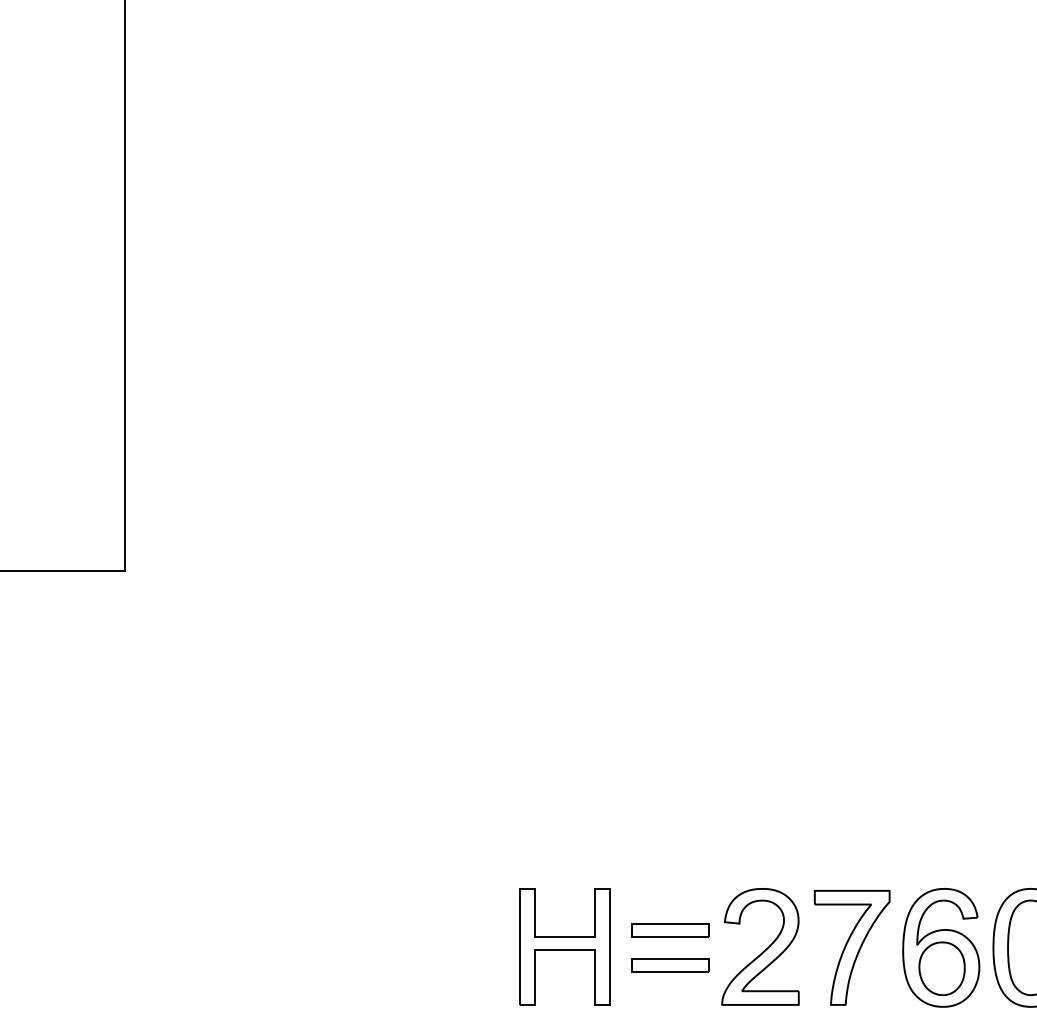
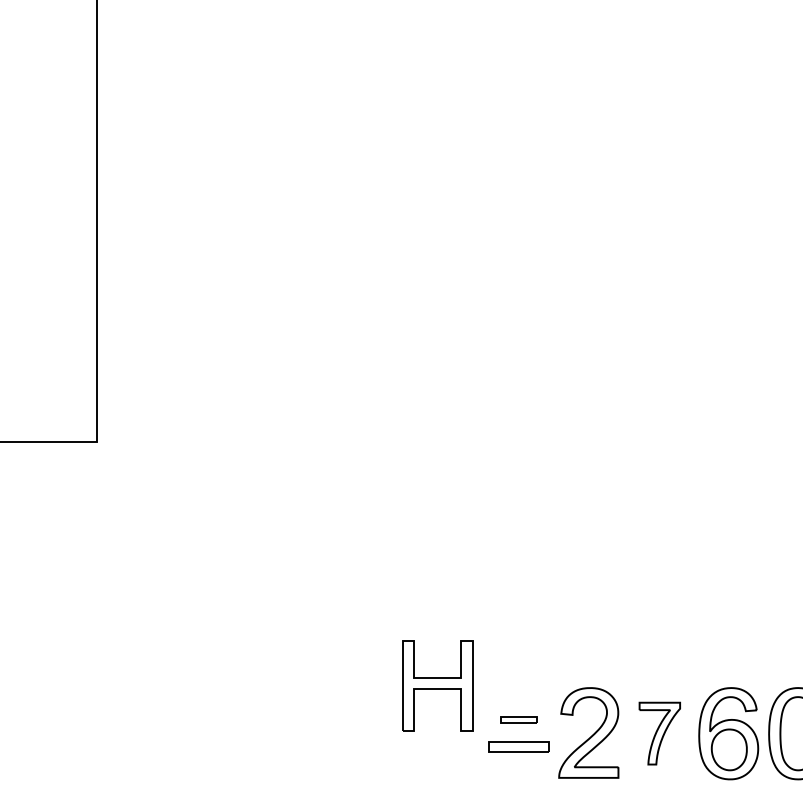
part: (670, 930) -> (519, 720), size x0.6
part: (564, 946) -> (437, 685), moved
part: (852, 947) -> (660, 733), size x0.7

